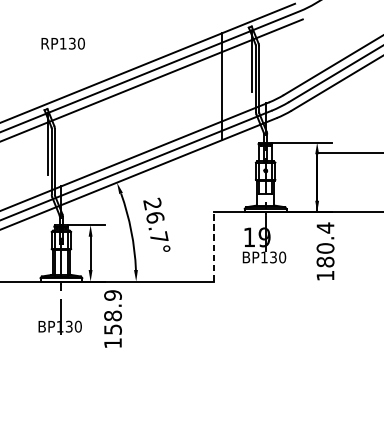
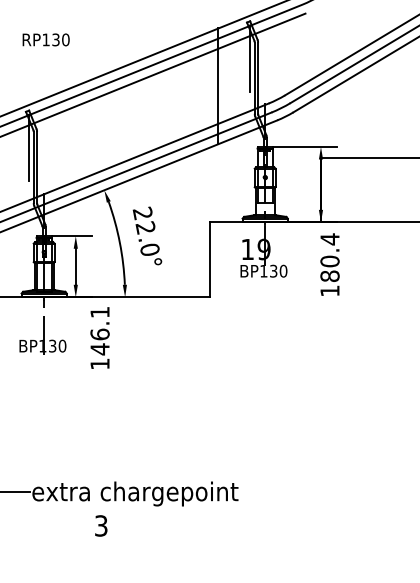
text: (156, 227) -> (147, 238), 26.7° -> 22.0°
line: (214, 246) -> (209, 259), dashed -> solid
text: (112, 312) -> (99, 330), 158.9 -> 146.1

